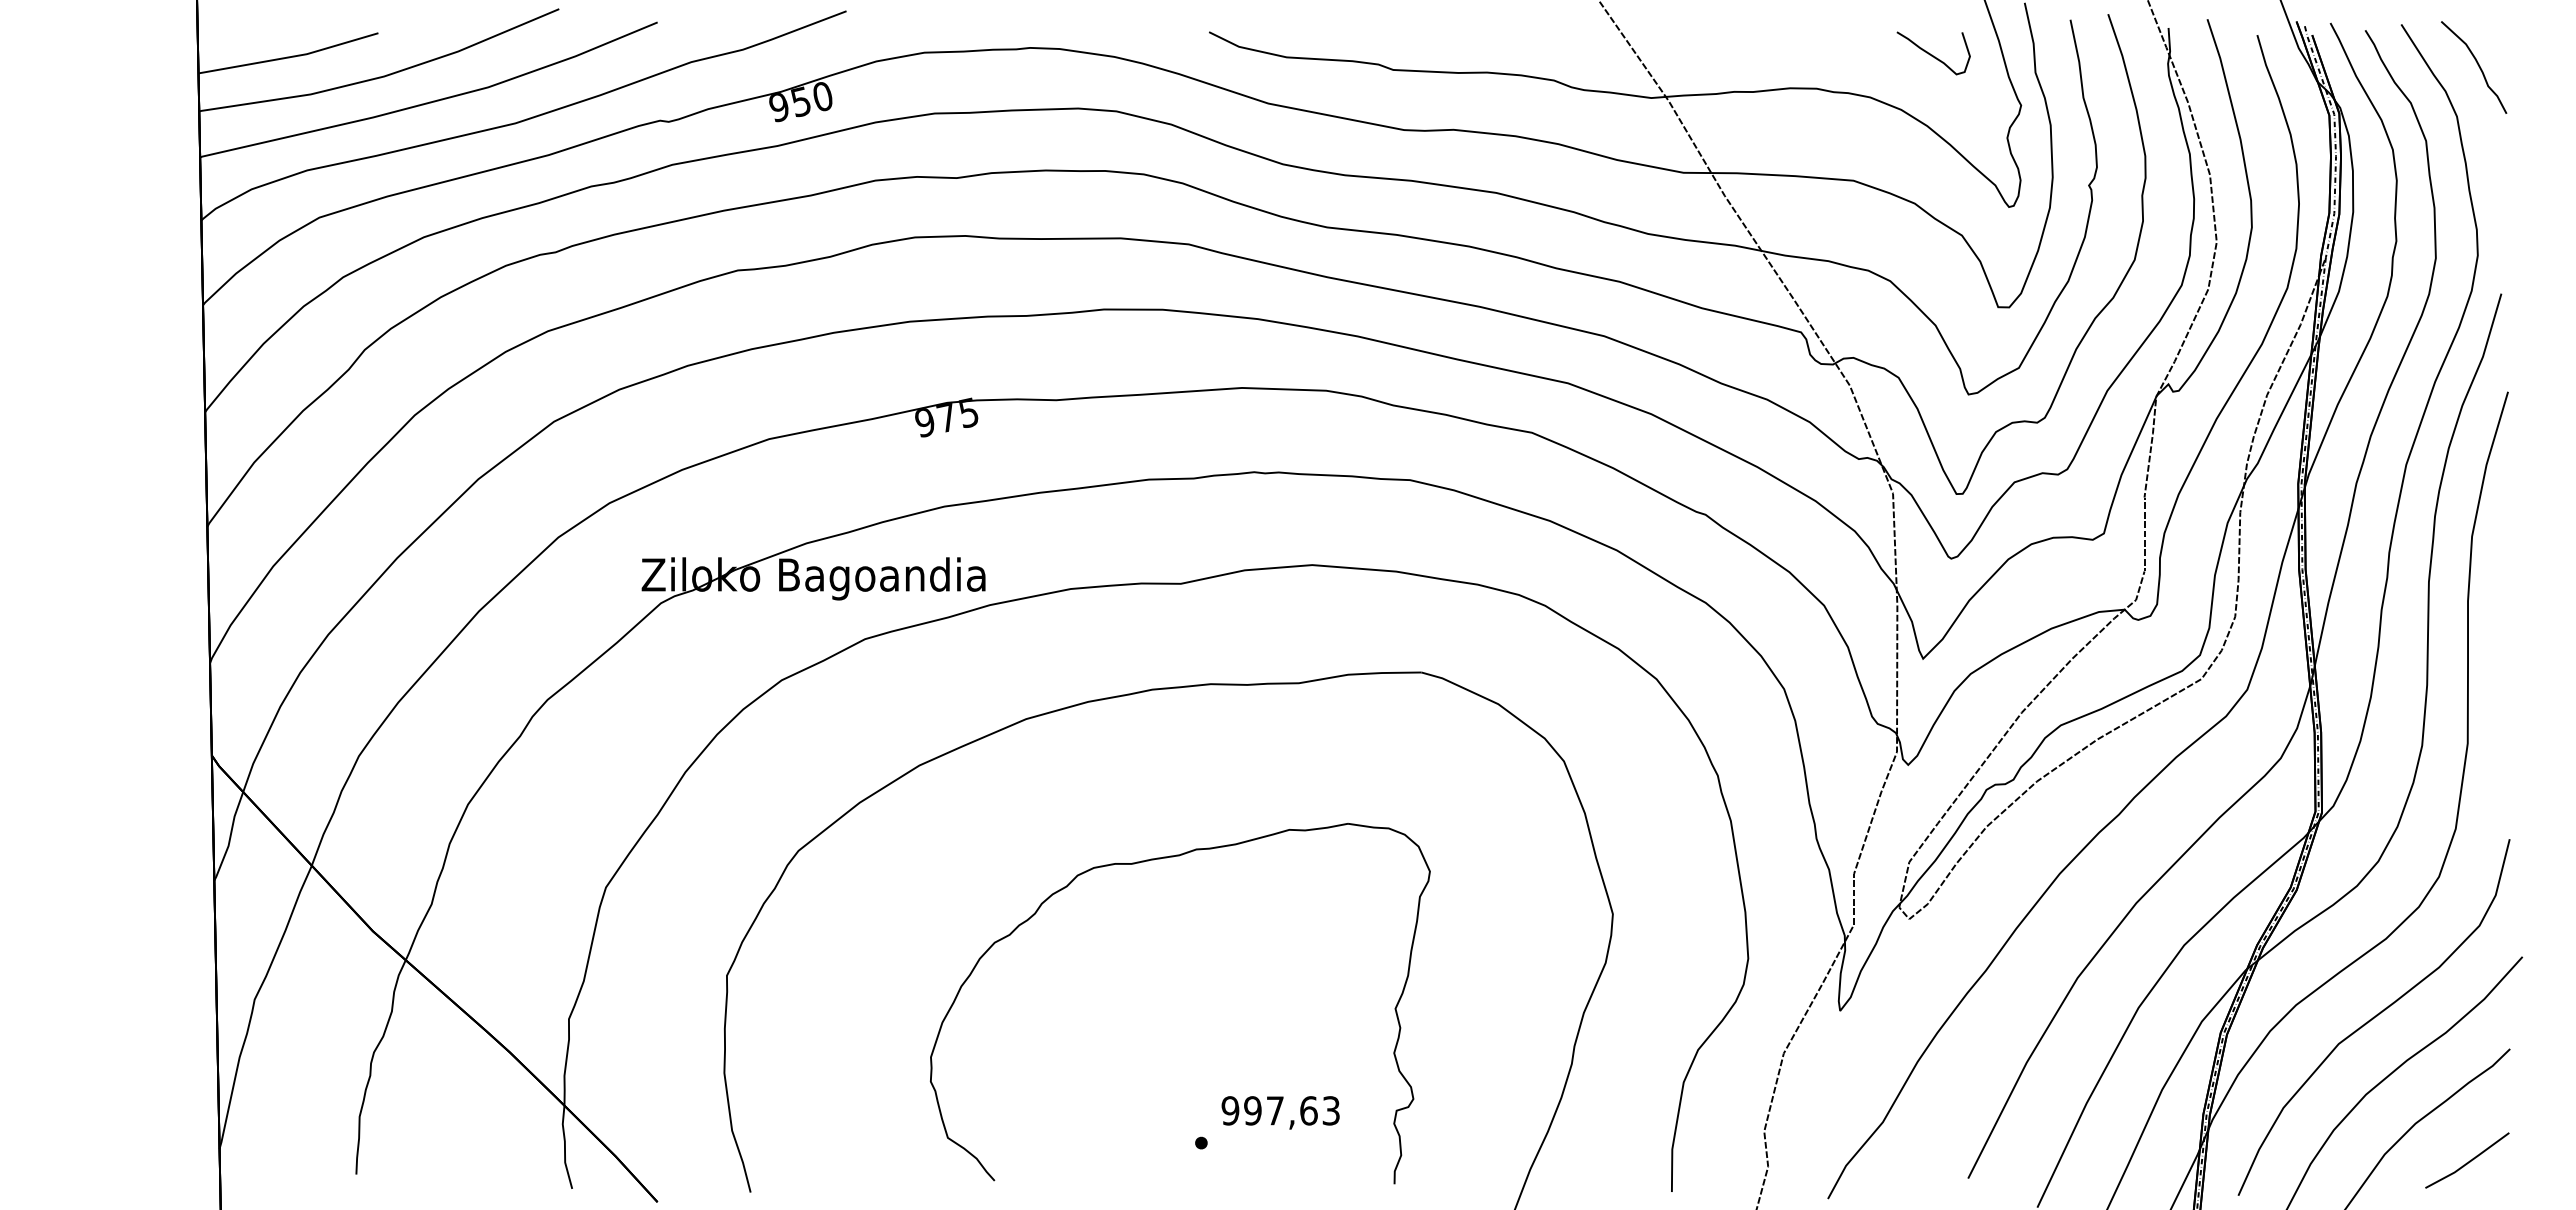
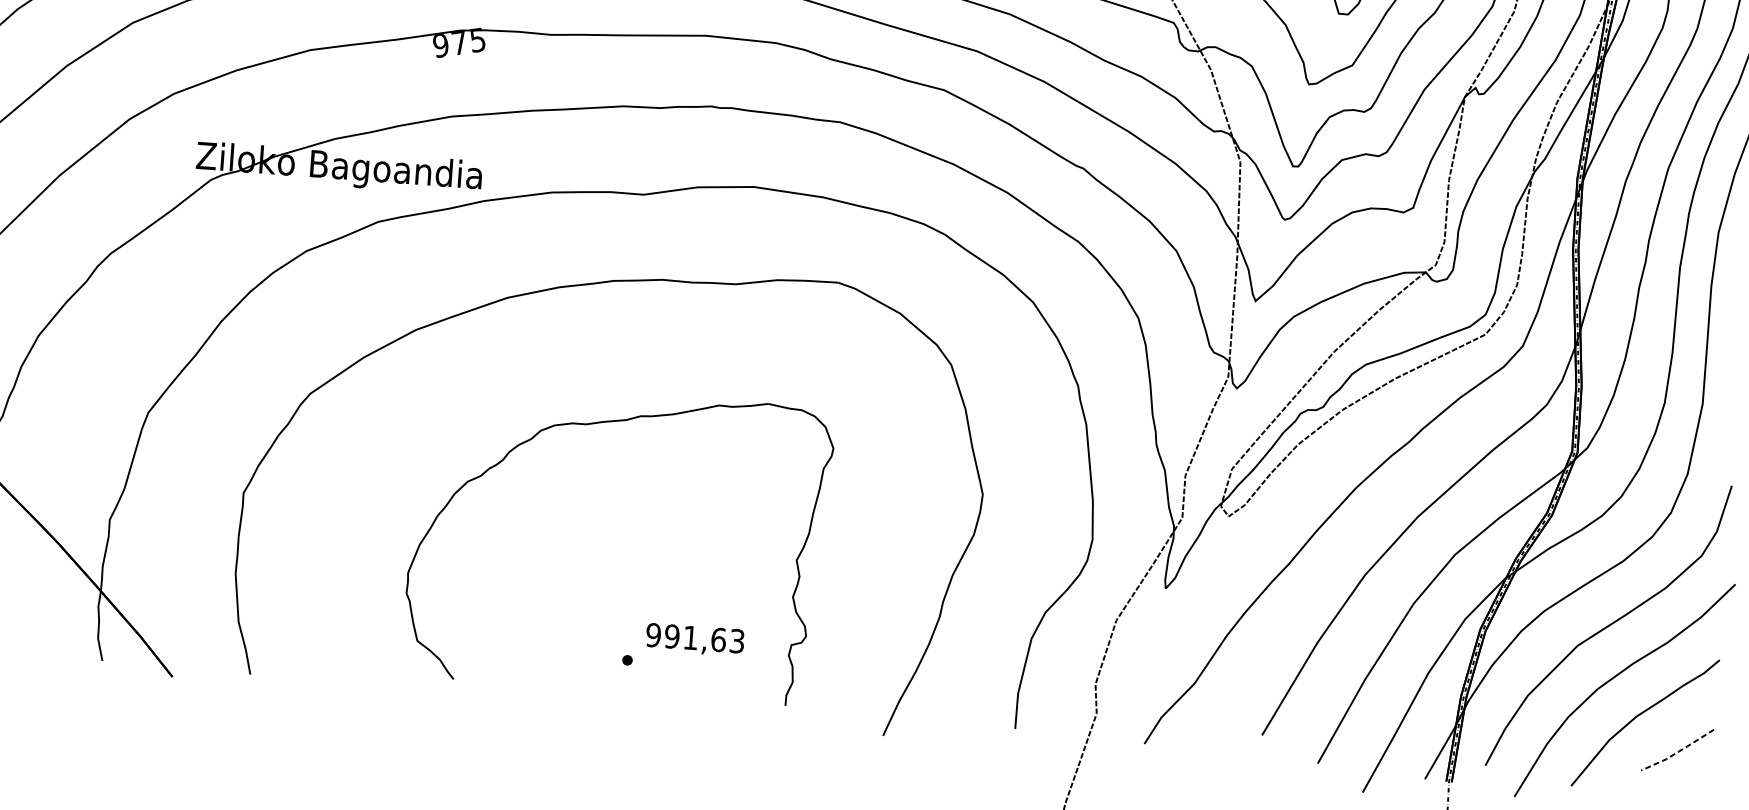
text: (1275, 1110) -> (690, 637), 997,63 -> 991,63
line: (2468, 1162) -> (1678, 751), solid -> dashed

